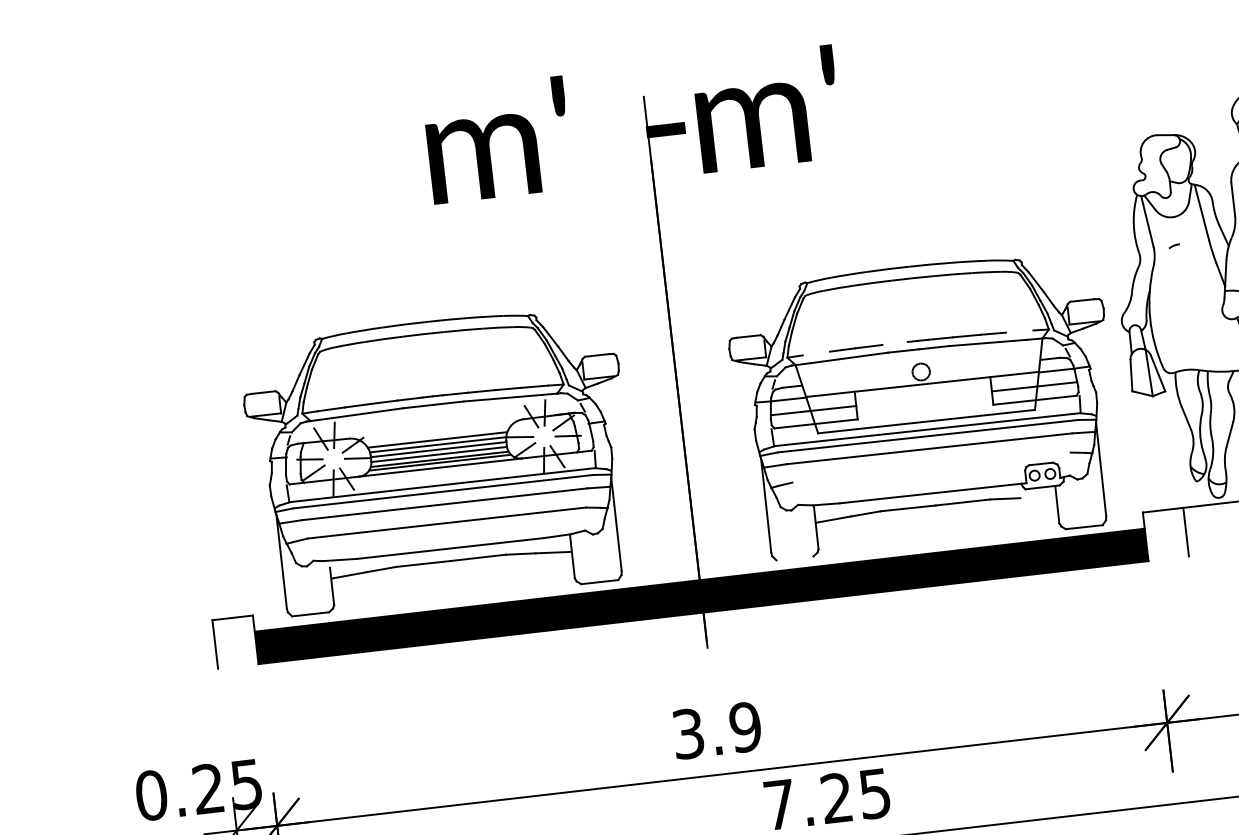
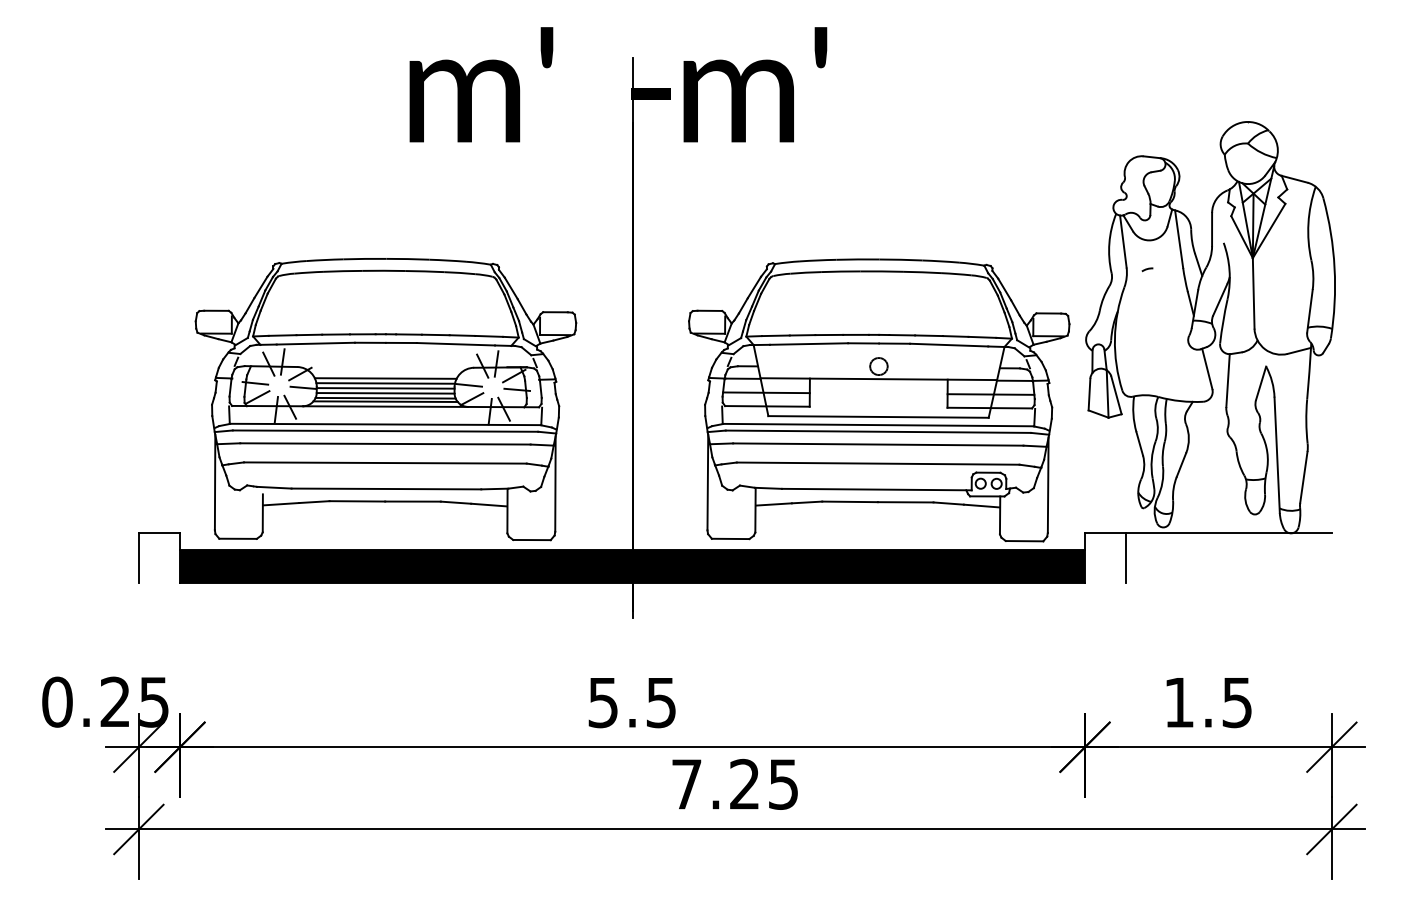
line: (1019, 330) -> (982, 336), added
line: (894, 343) -> (855, 334), added
line: (815, 353) -> (775, 335), added
line: (930, 467) -> (877, 463), added
line: (1037, 497) -> (981, 505), added
line: (794, 558) -> (730, 538), added
text: (717, 730) -> (632, 702), 3.9 -> 5.5

